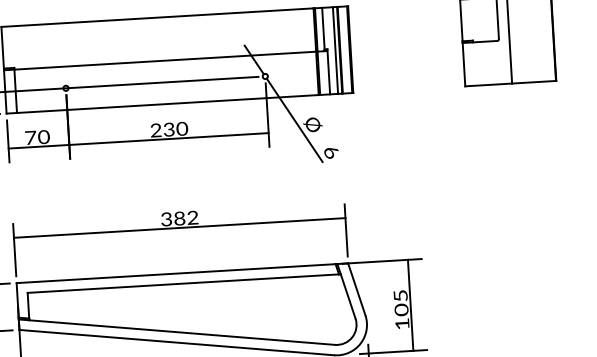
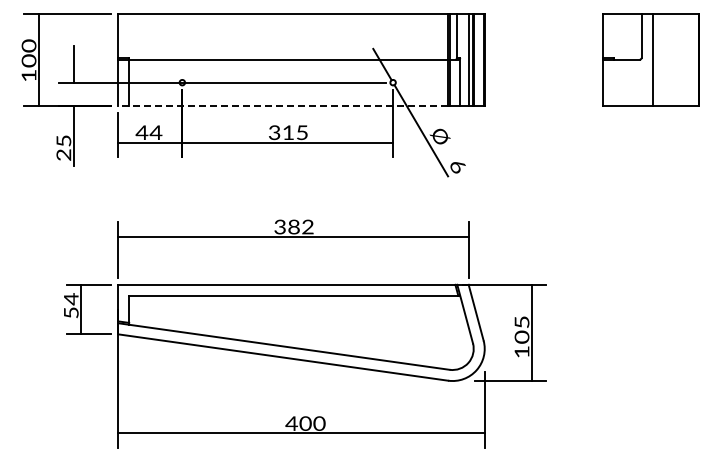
line: (162, 104) -> (283, 105), solid -> dashed
text: (169, 129) -> (288, 132), 230 -> 315
text: (36, 137) -> (148, 132), 70 -> 44

